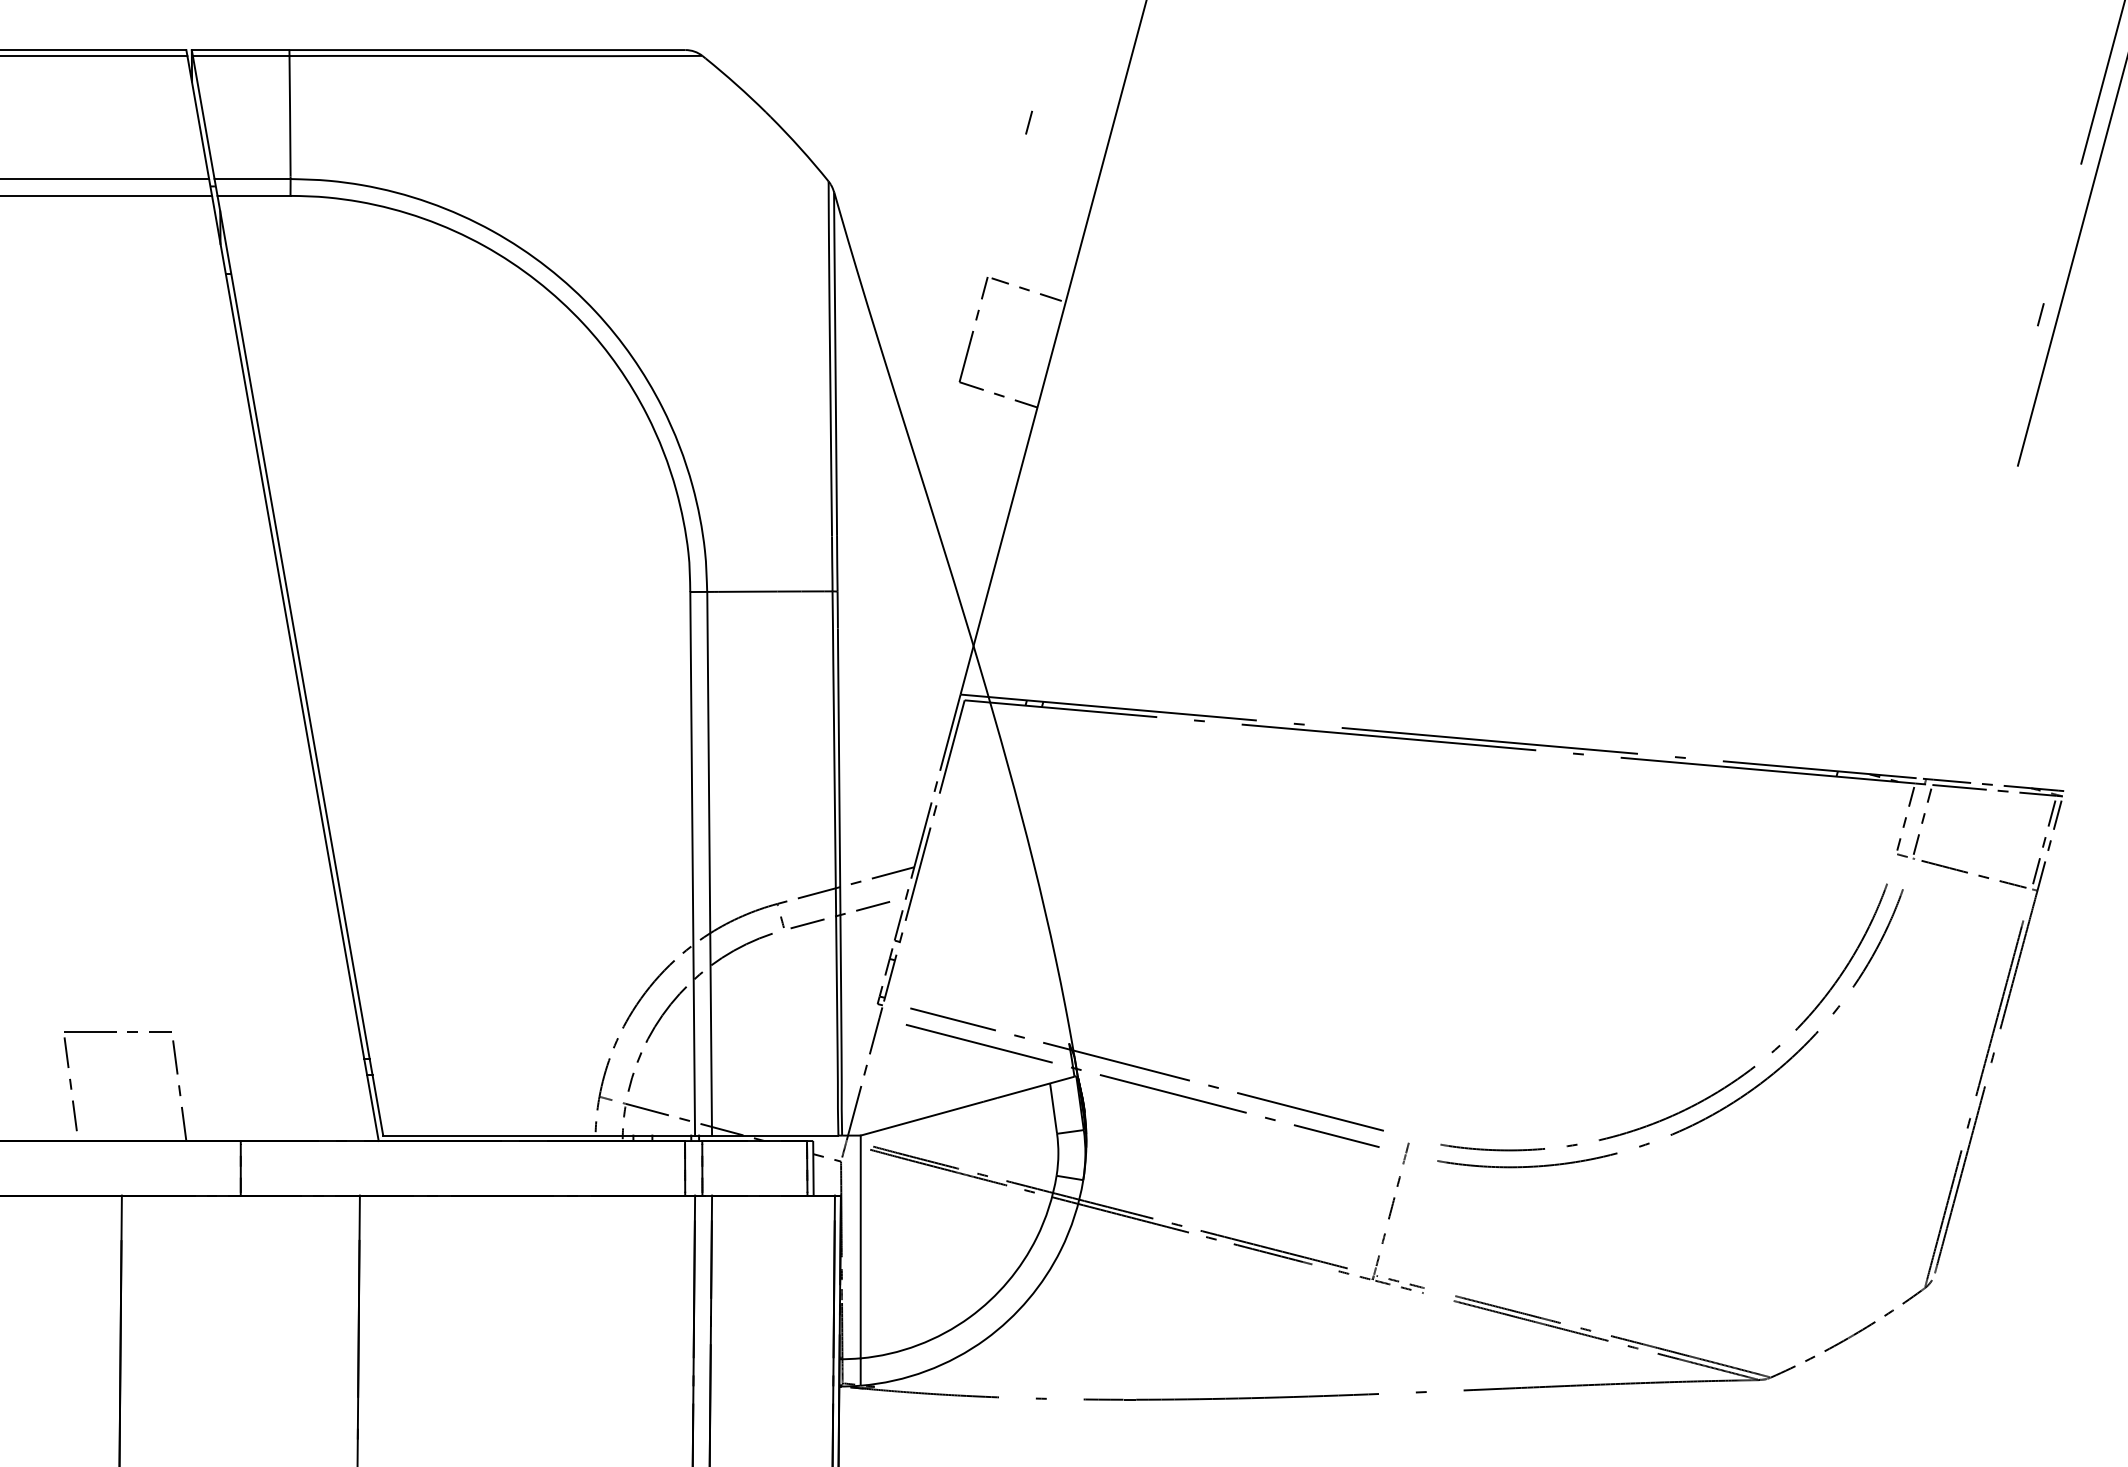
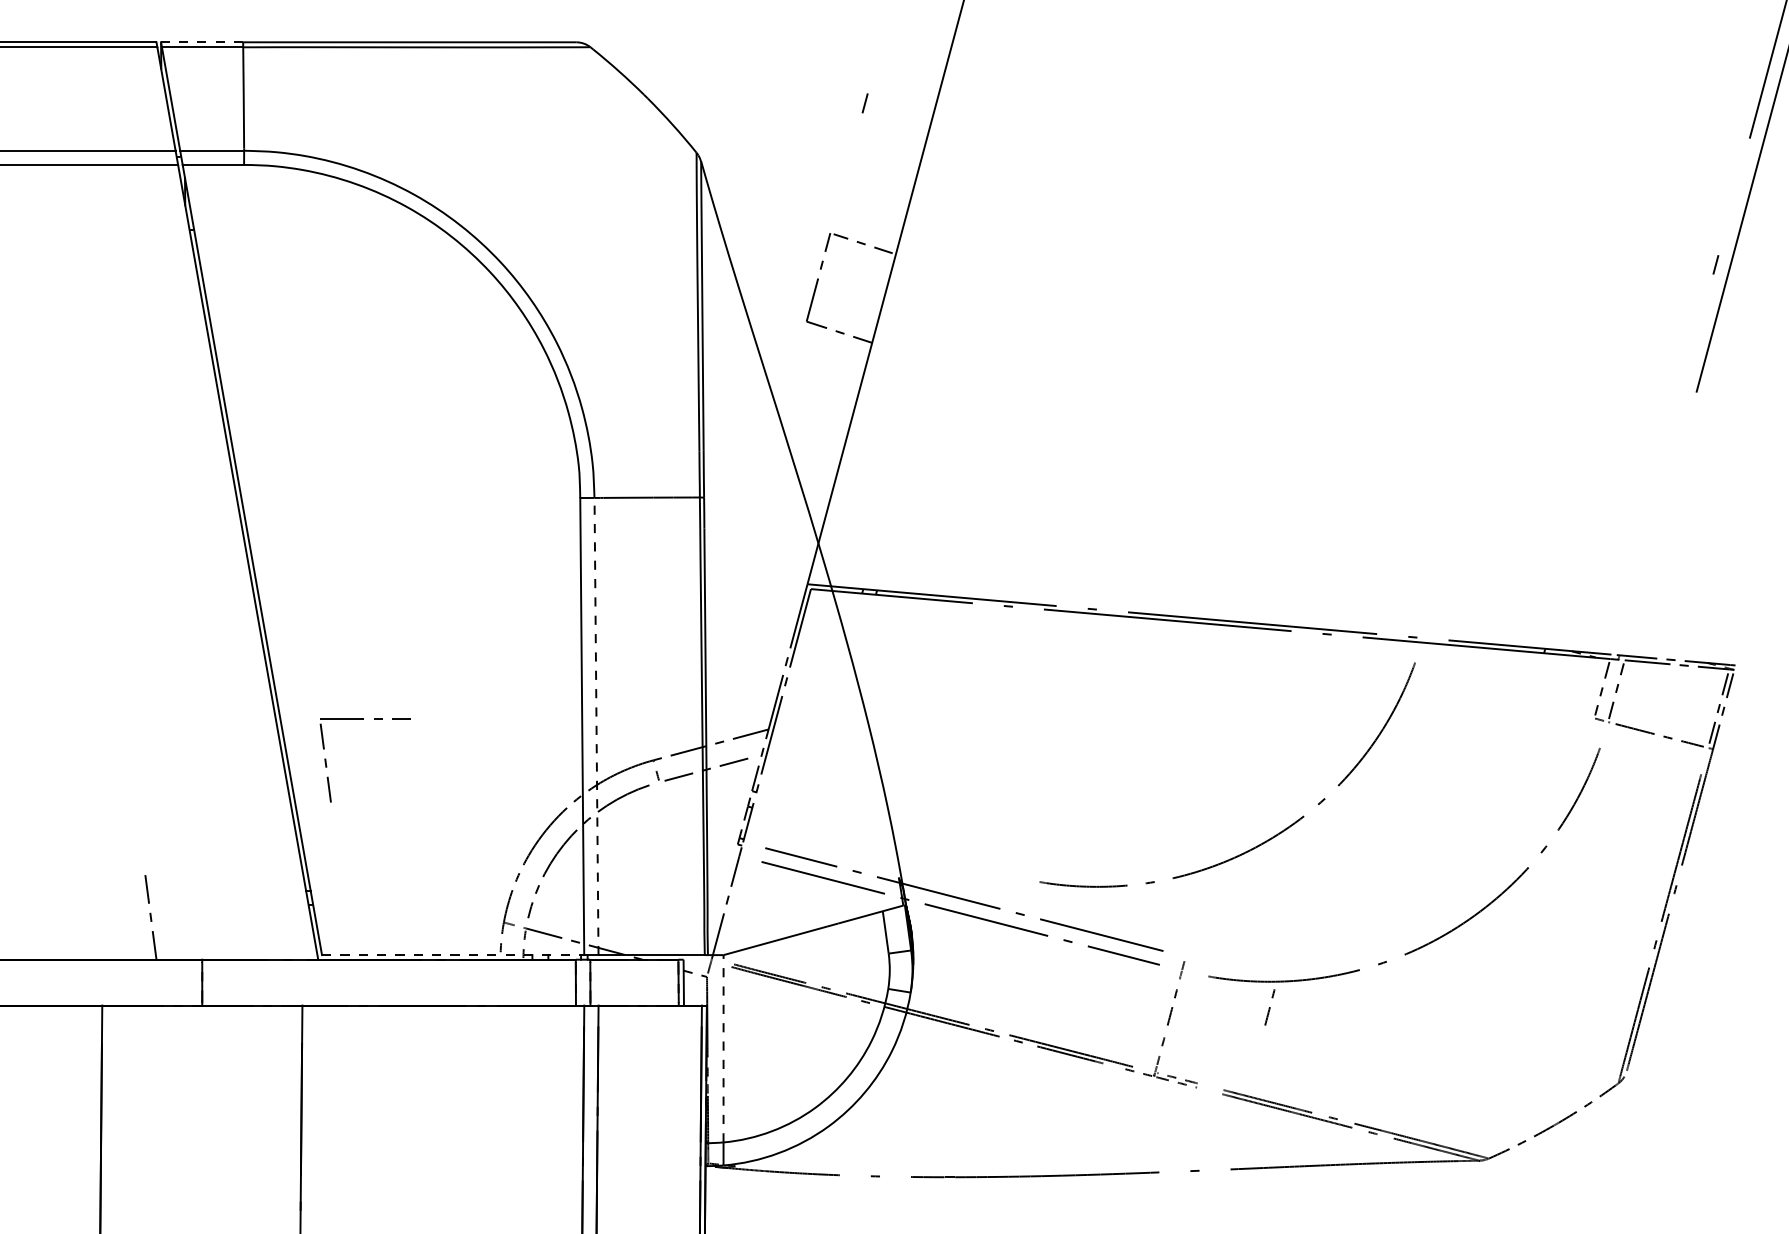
line: (240, 50) -> (202, 42), solid -> dashed
line: (709, 863) -> (596, 726), solid -> dashed
part: (72, 1088) -> (327, 766), moved
curve: (1709, 1095) -> (1265, 840), moved
line: (539, 1135) -> (453, 955), solid -> dashed
curve: (1510, 1197) -> (1269, 1007), added
line: (860, 1246) -> (723, 1048), solid -> dashed

